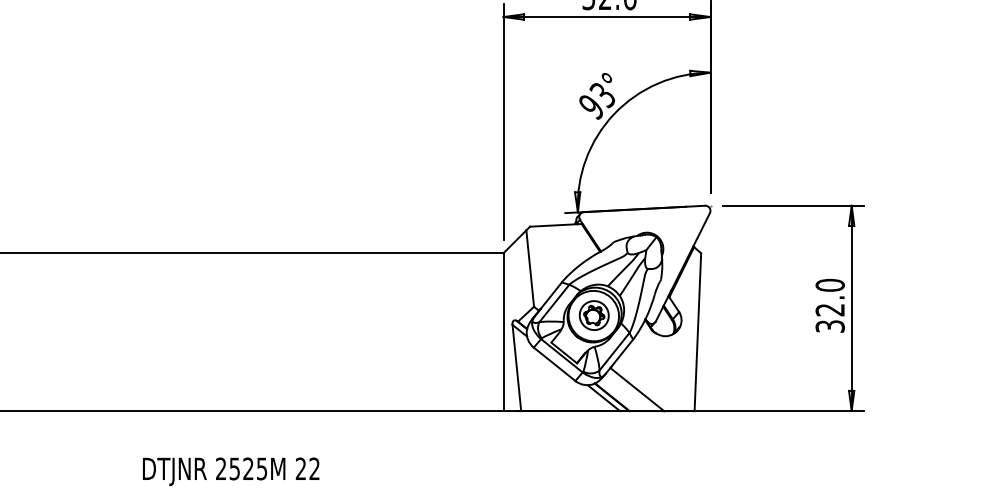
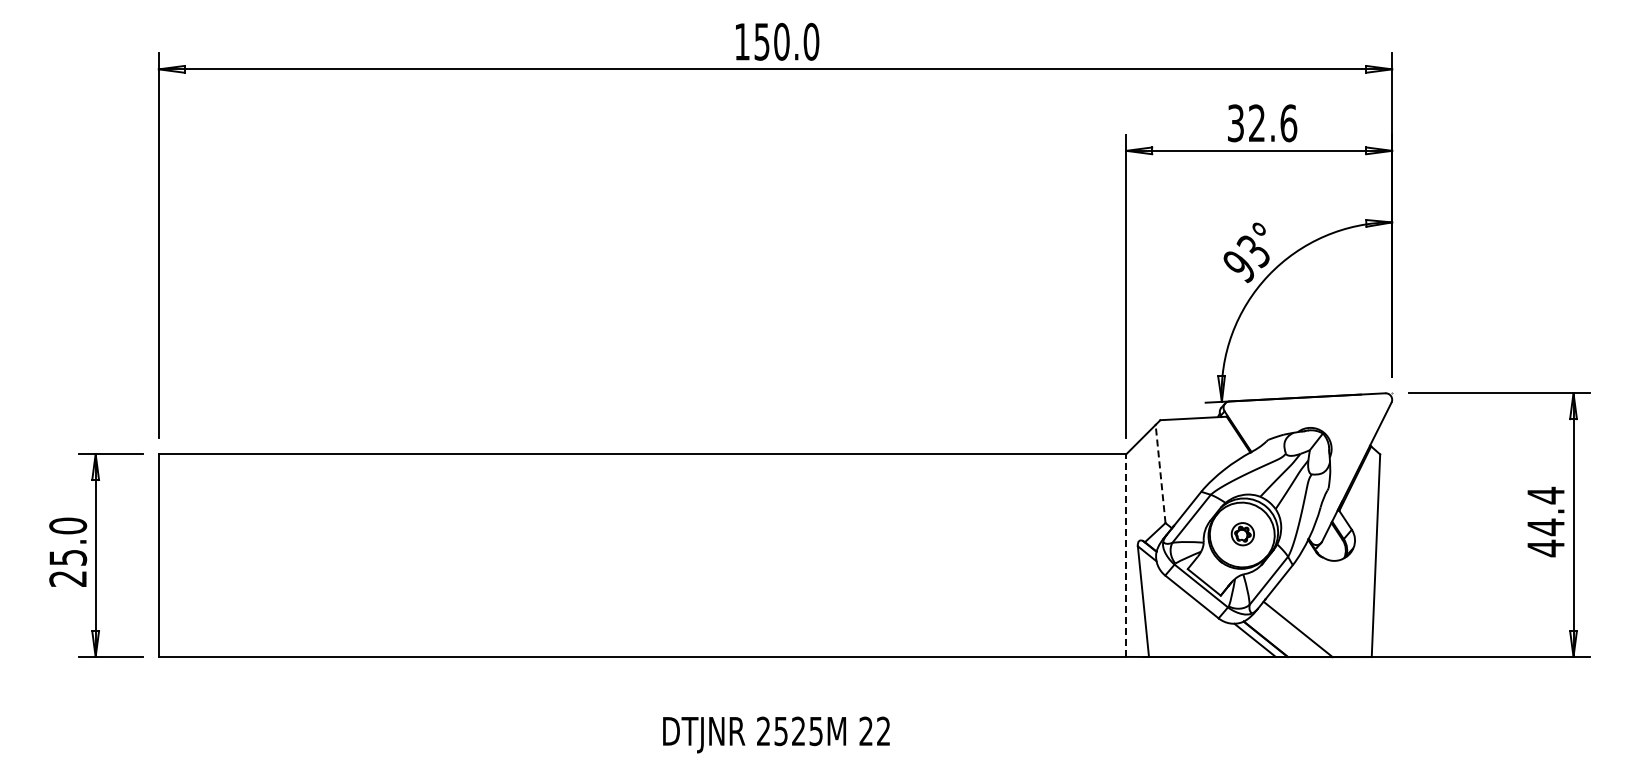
line: (530, 268) -> (1160, 473), solid -> dashed
text: (829, 305) -> (1545, 521), 32.0 -> 44.4
part: (593, 314) -> (1242, 533), size x0.6
line: (503, 332) -> (1126, 555), solid -> dashed

